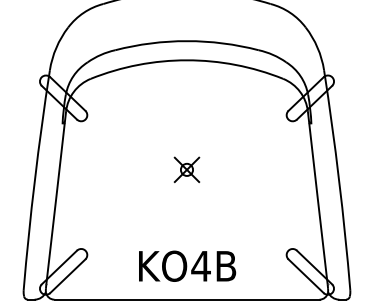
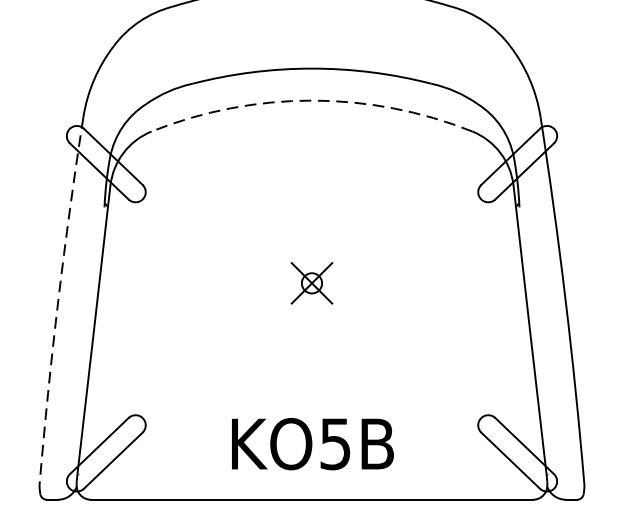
arc: (187, 60) -> (312, 100), solid -> dashed
arc: (34, 180) -> (57, 301), solid -> dashed
text: (200, 266) -> (334, 444), KO4B -> KO5B

